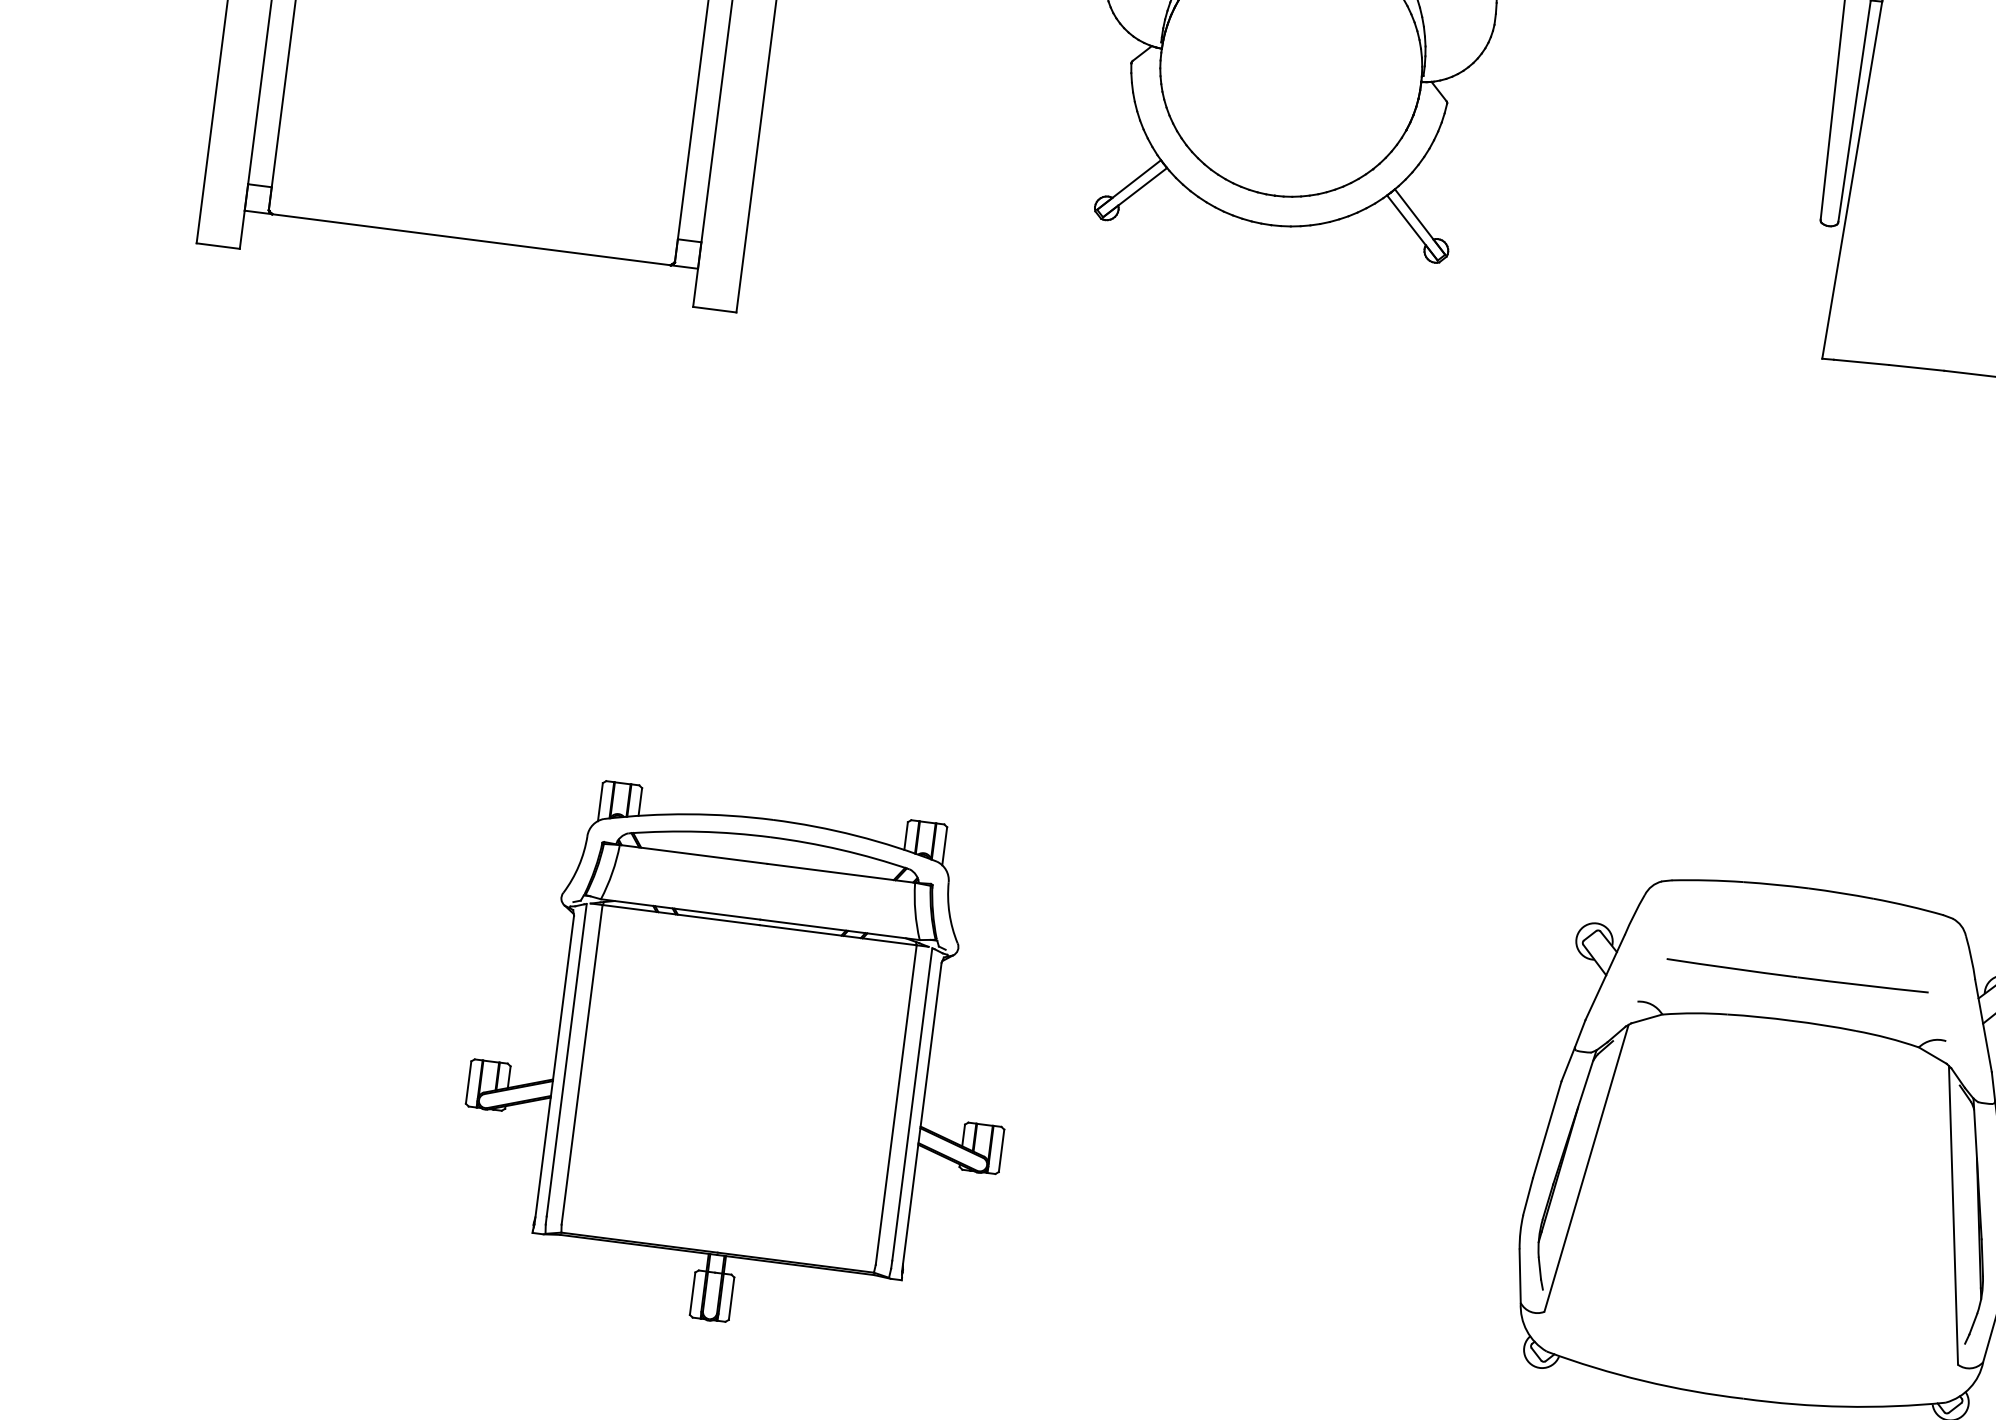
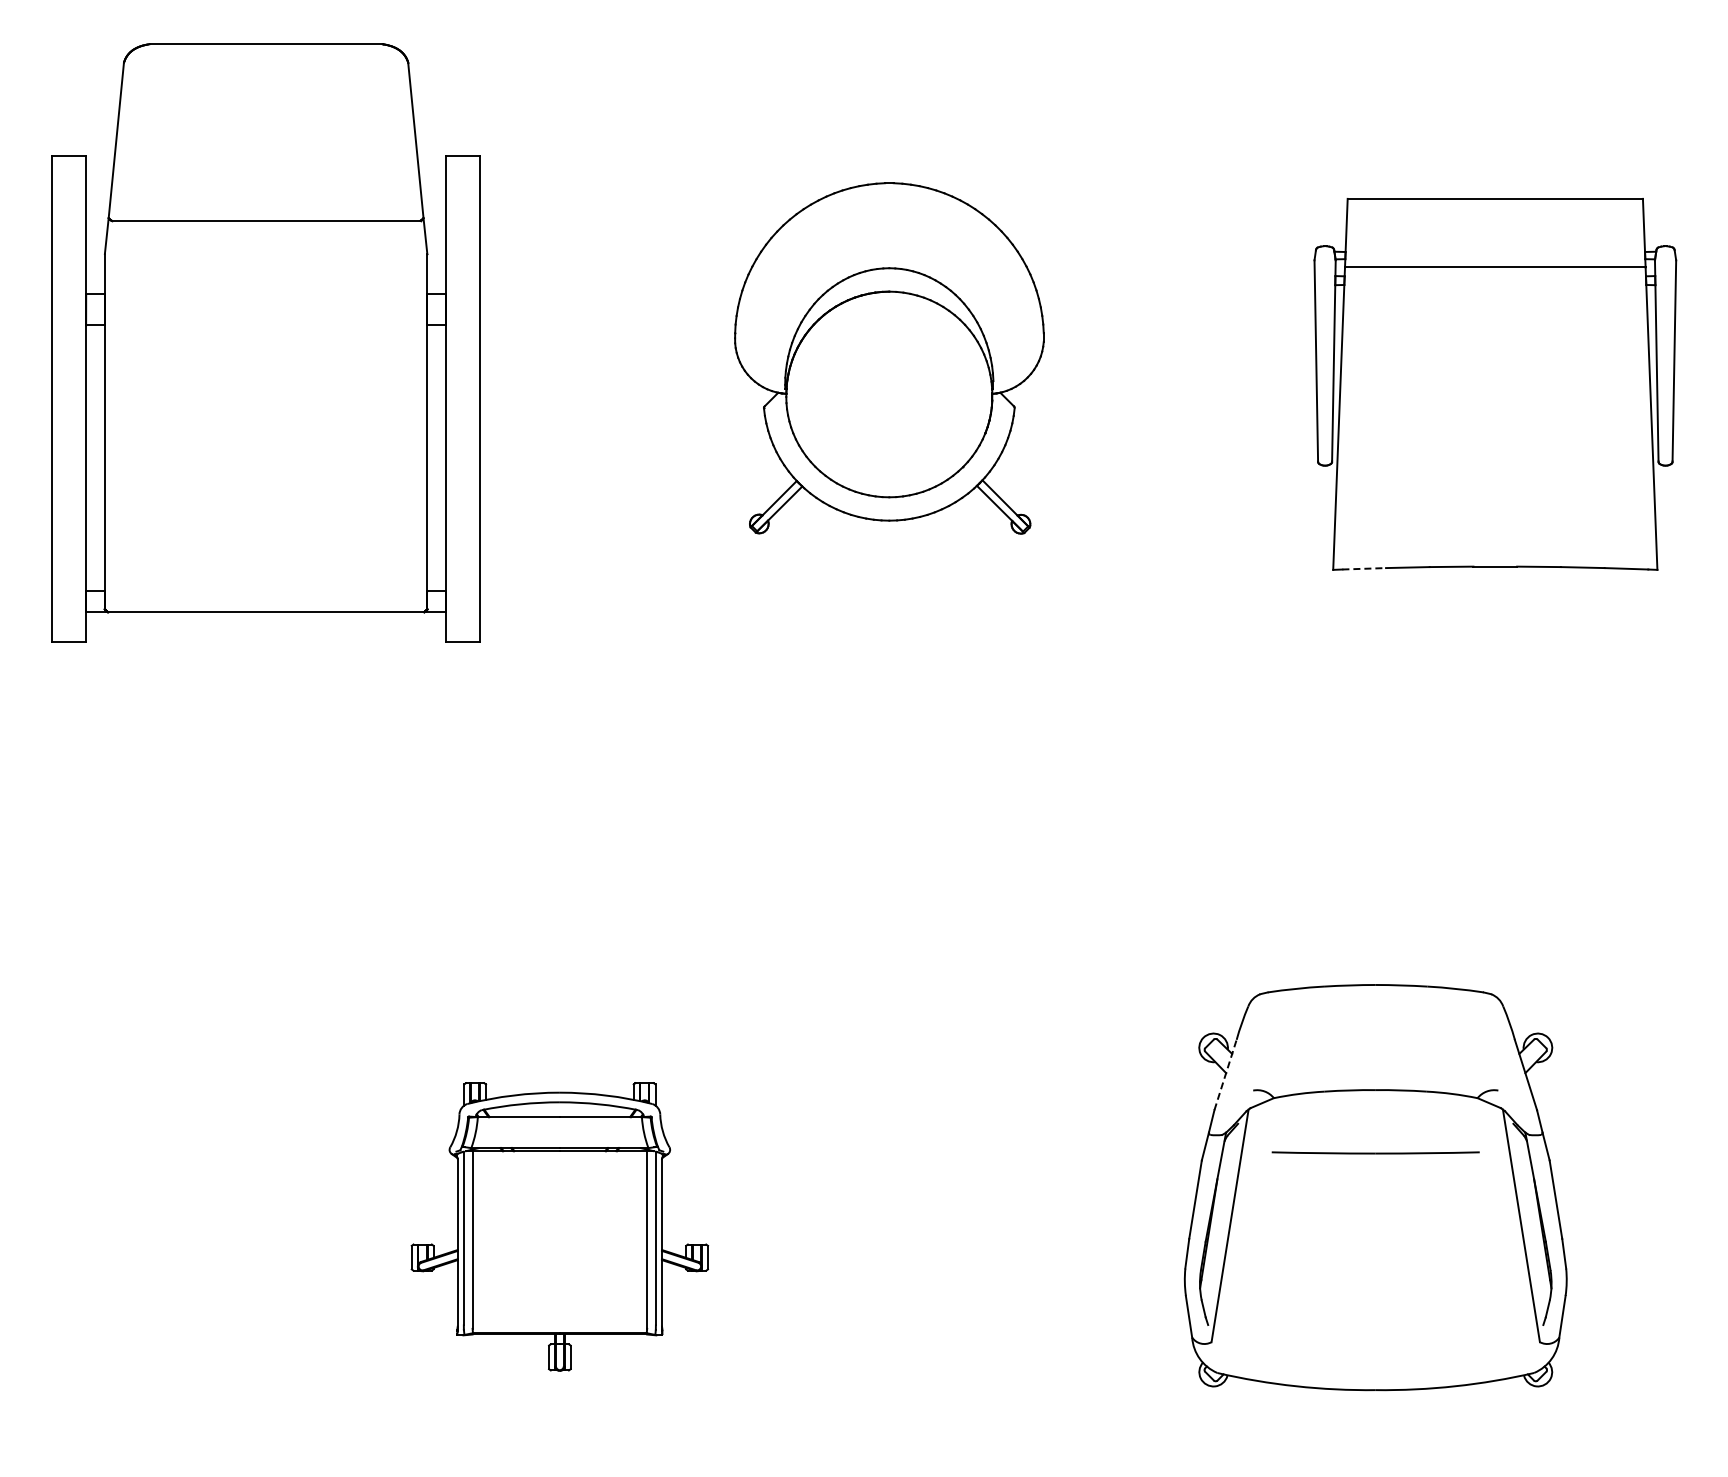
line: (1861, 362) -> (1364, 568), solid -> dashed
line: (1797, 975) -> (1375, 1152), moved
line: (1605, 978) -> (1225, 1075), solid -> dashed
part: (741, 1060) -> (559, 1226), size x0.7

